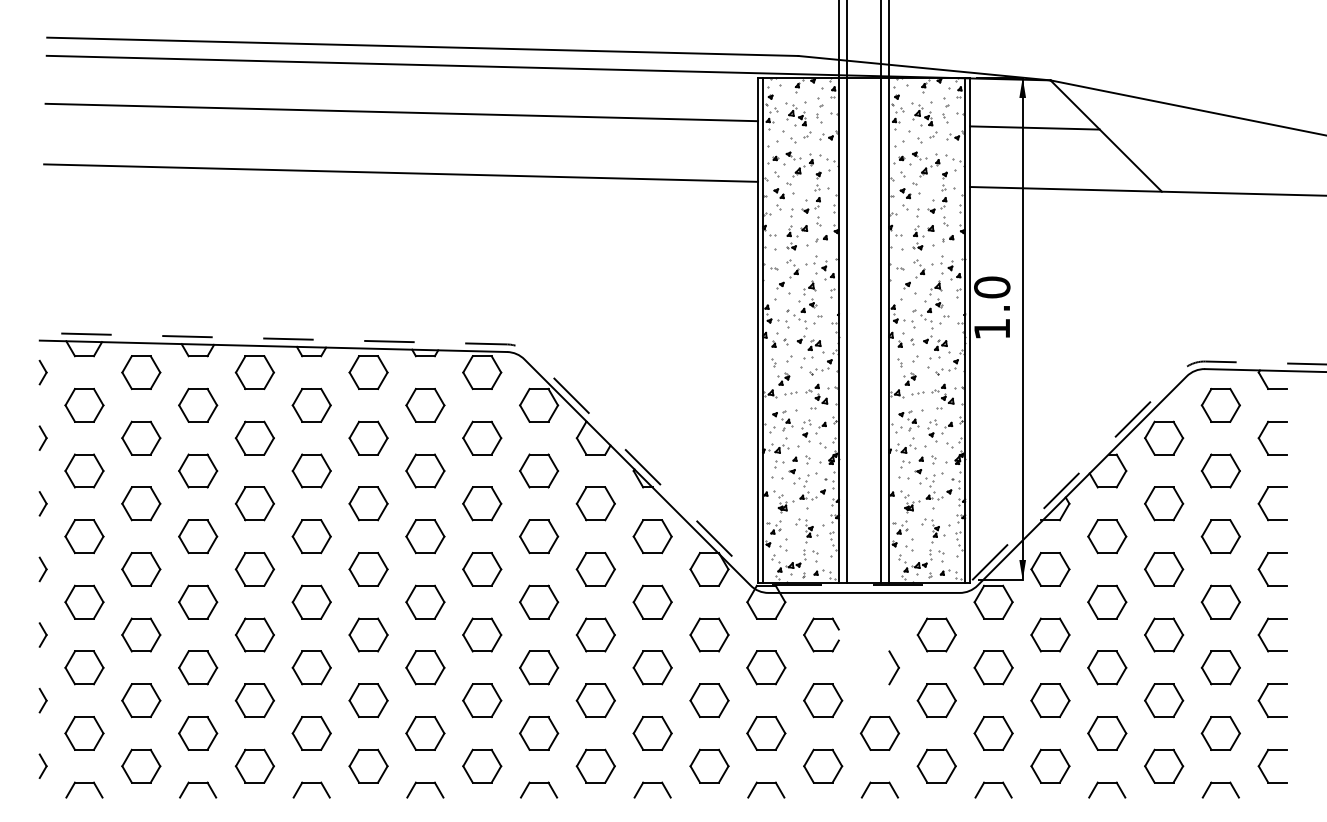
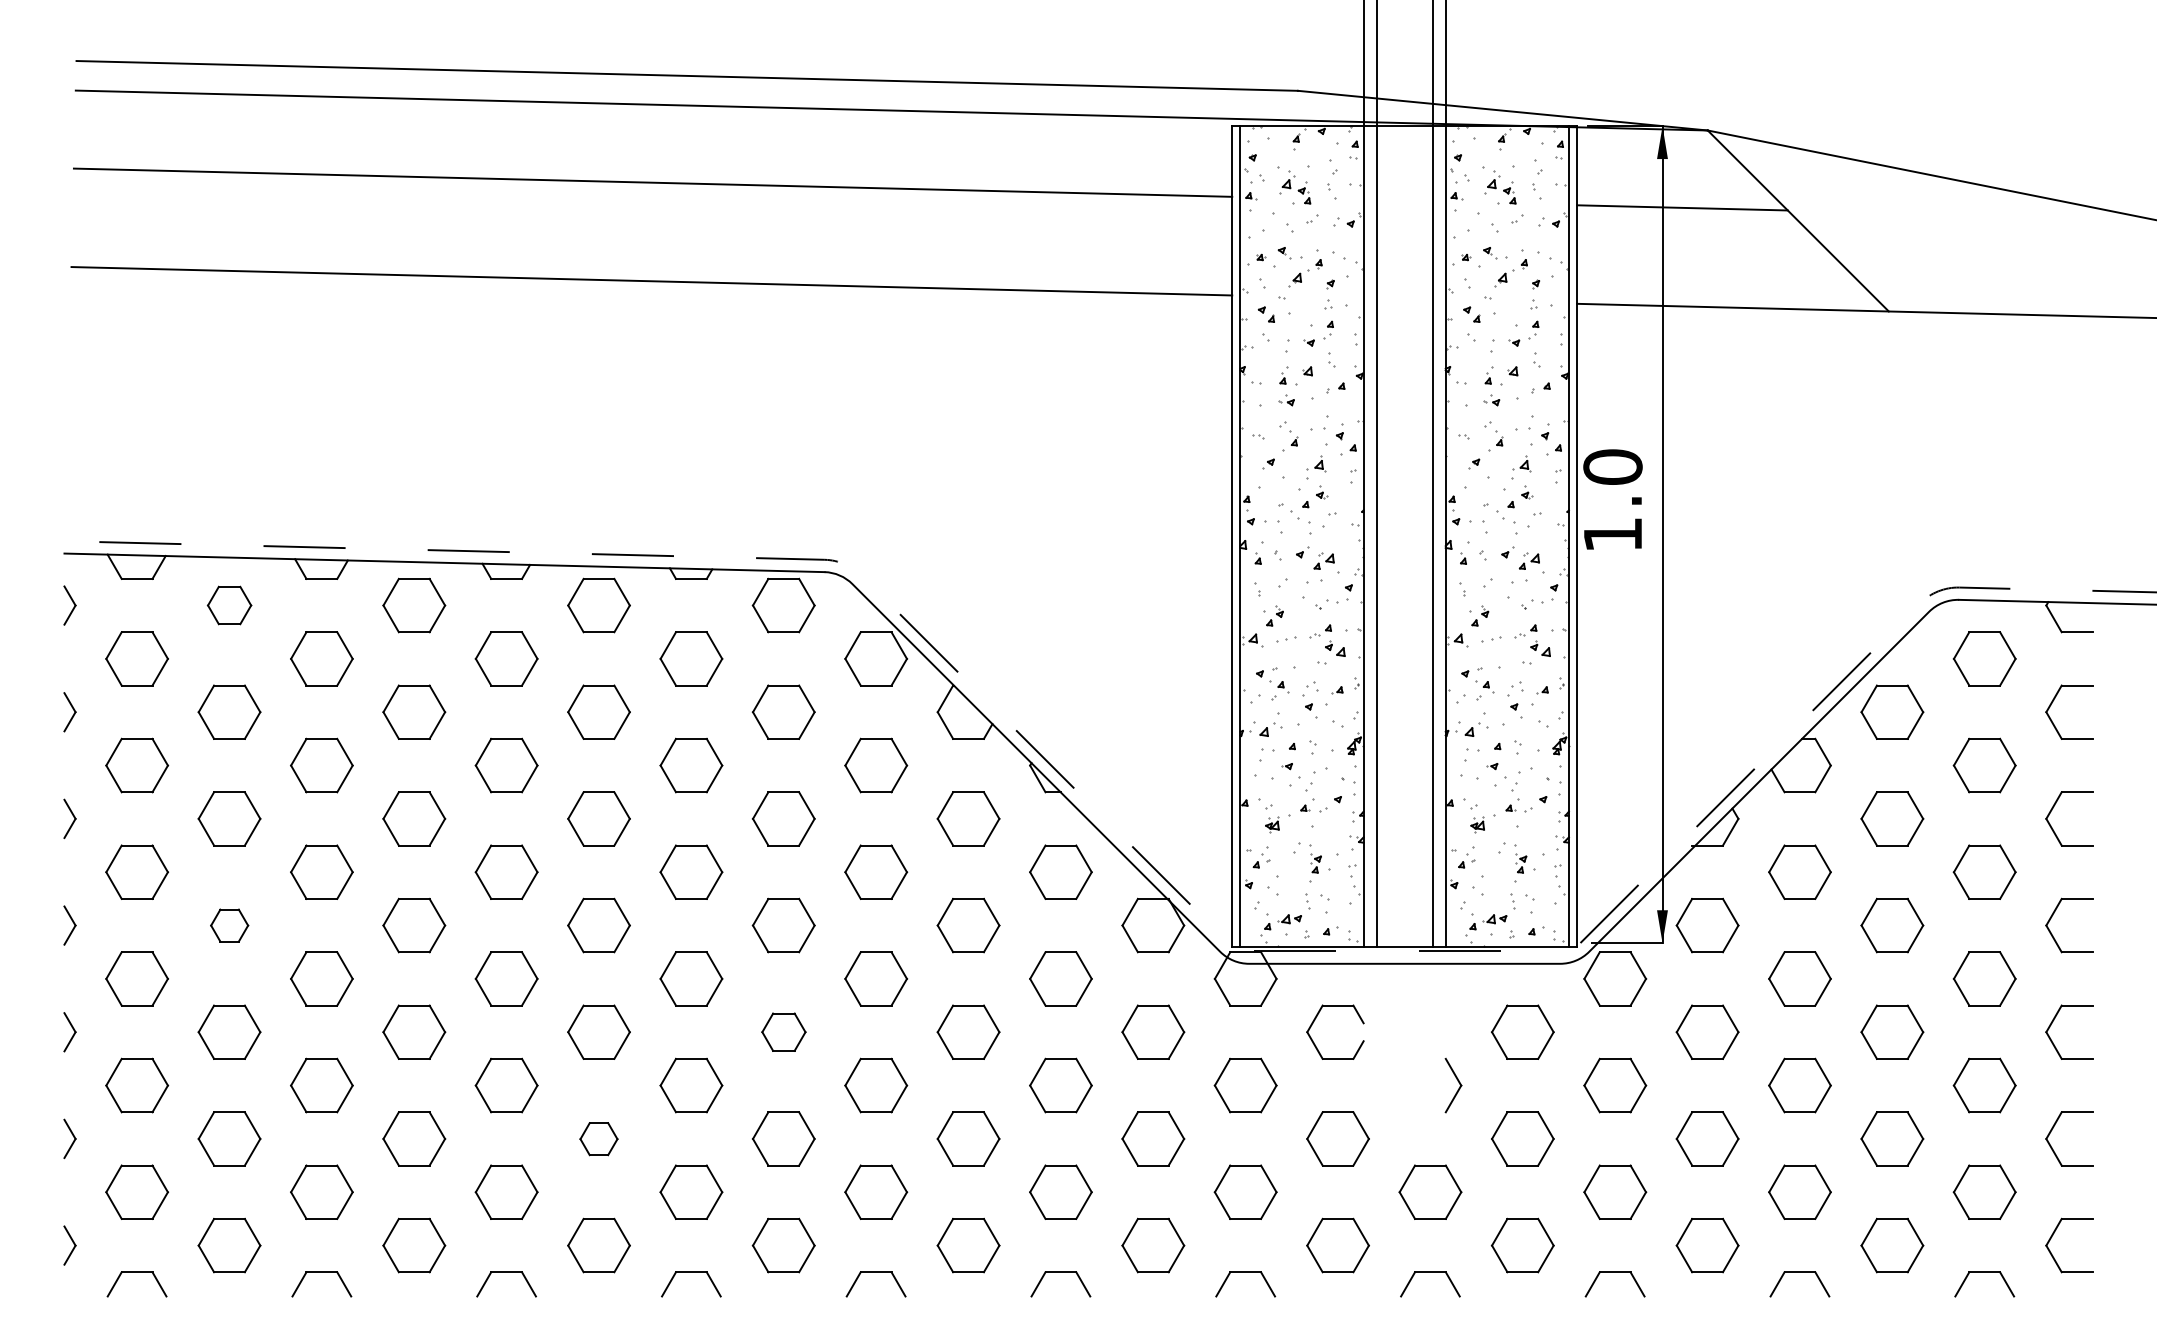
part: (141, 372) -> (229, 605), size x0.7
part: (141, 569) -> (229, 925), size x0.6
part: (482, 634) -> (784, 1031), size x0.7
part: (368, 700) -> (598, 1138), size x0.6

